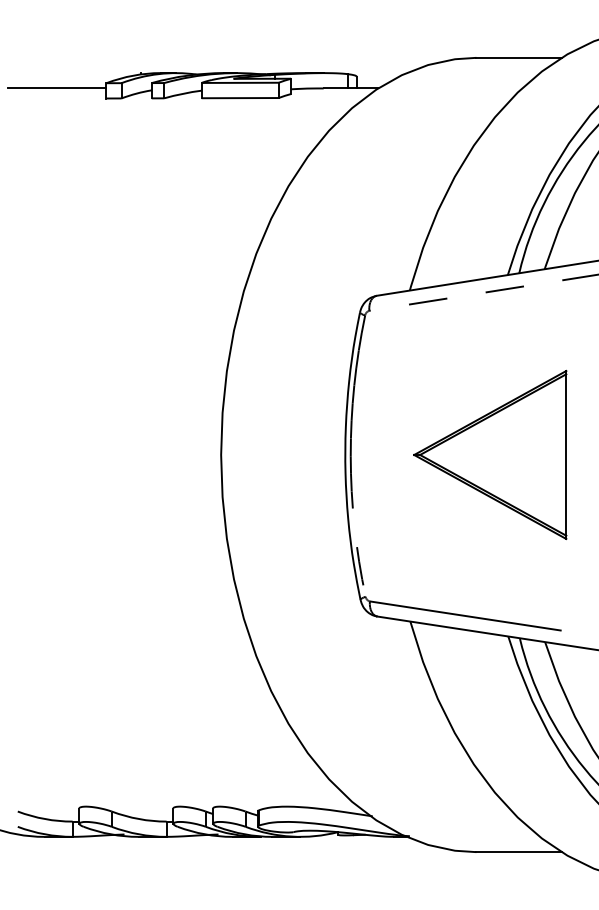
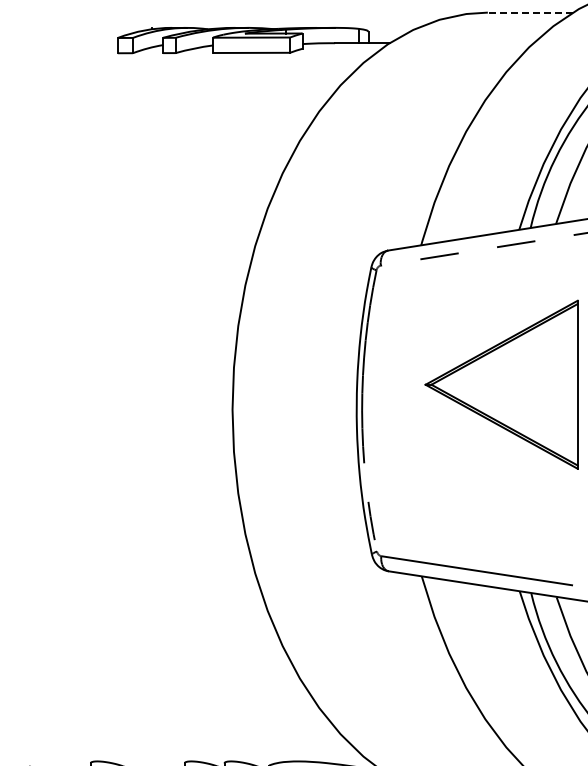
line: (519, 57) -> (530, 12), solid -> dashed
line: (57, 88) -> (68, 43), removed
part: (490, 454) -> (501, 384), moved

